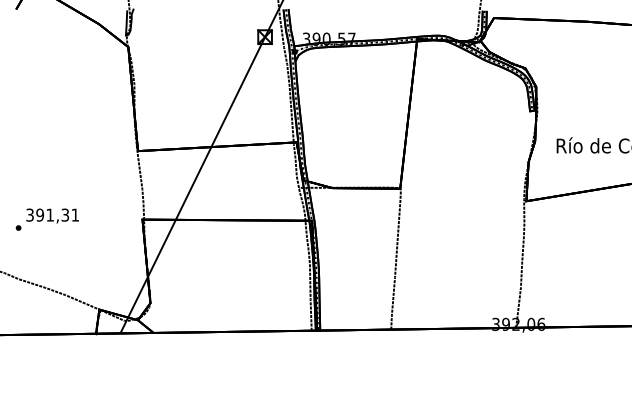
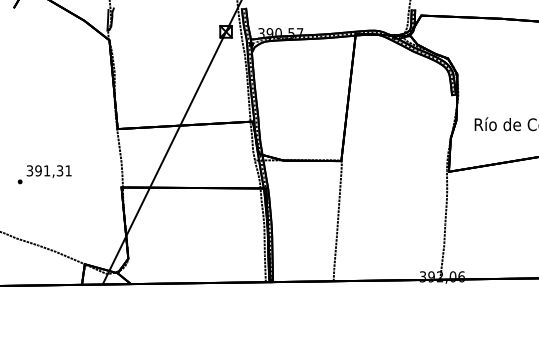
text: (46, 219) -> (43, 174), moved

